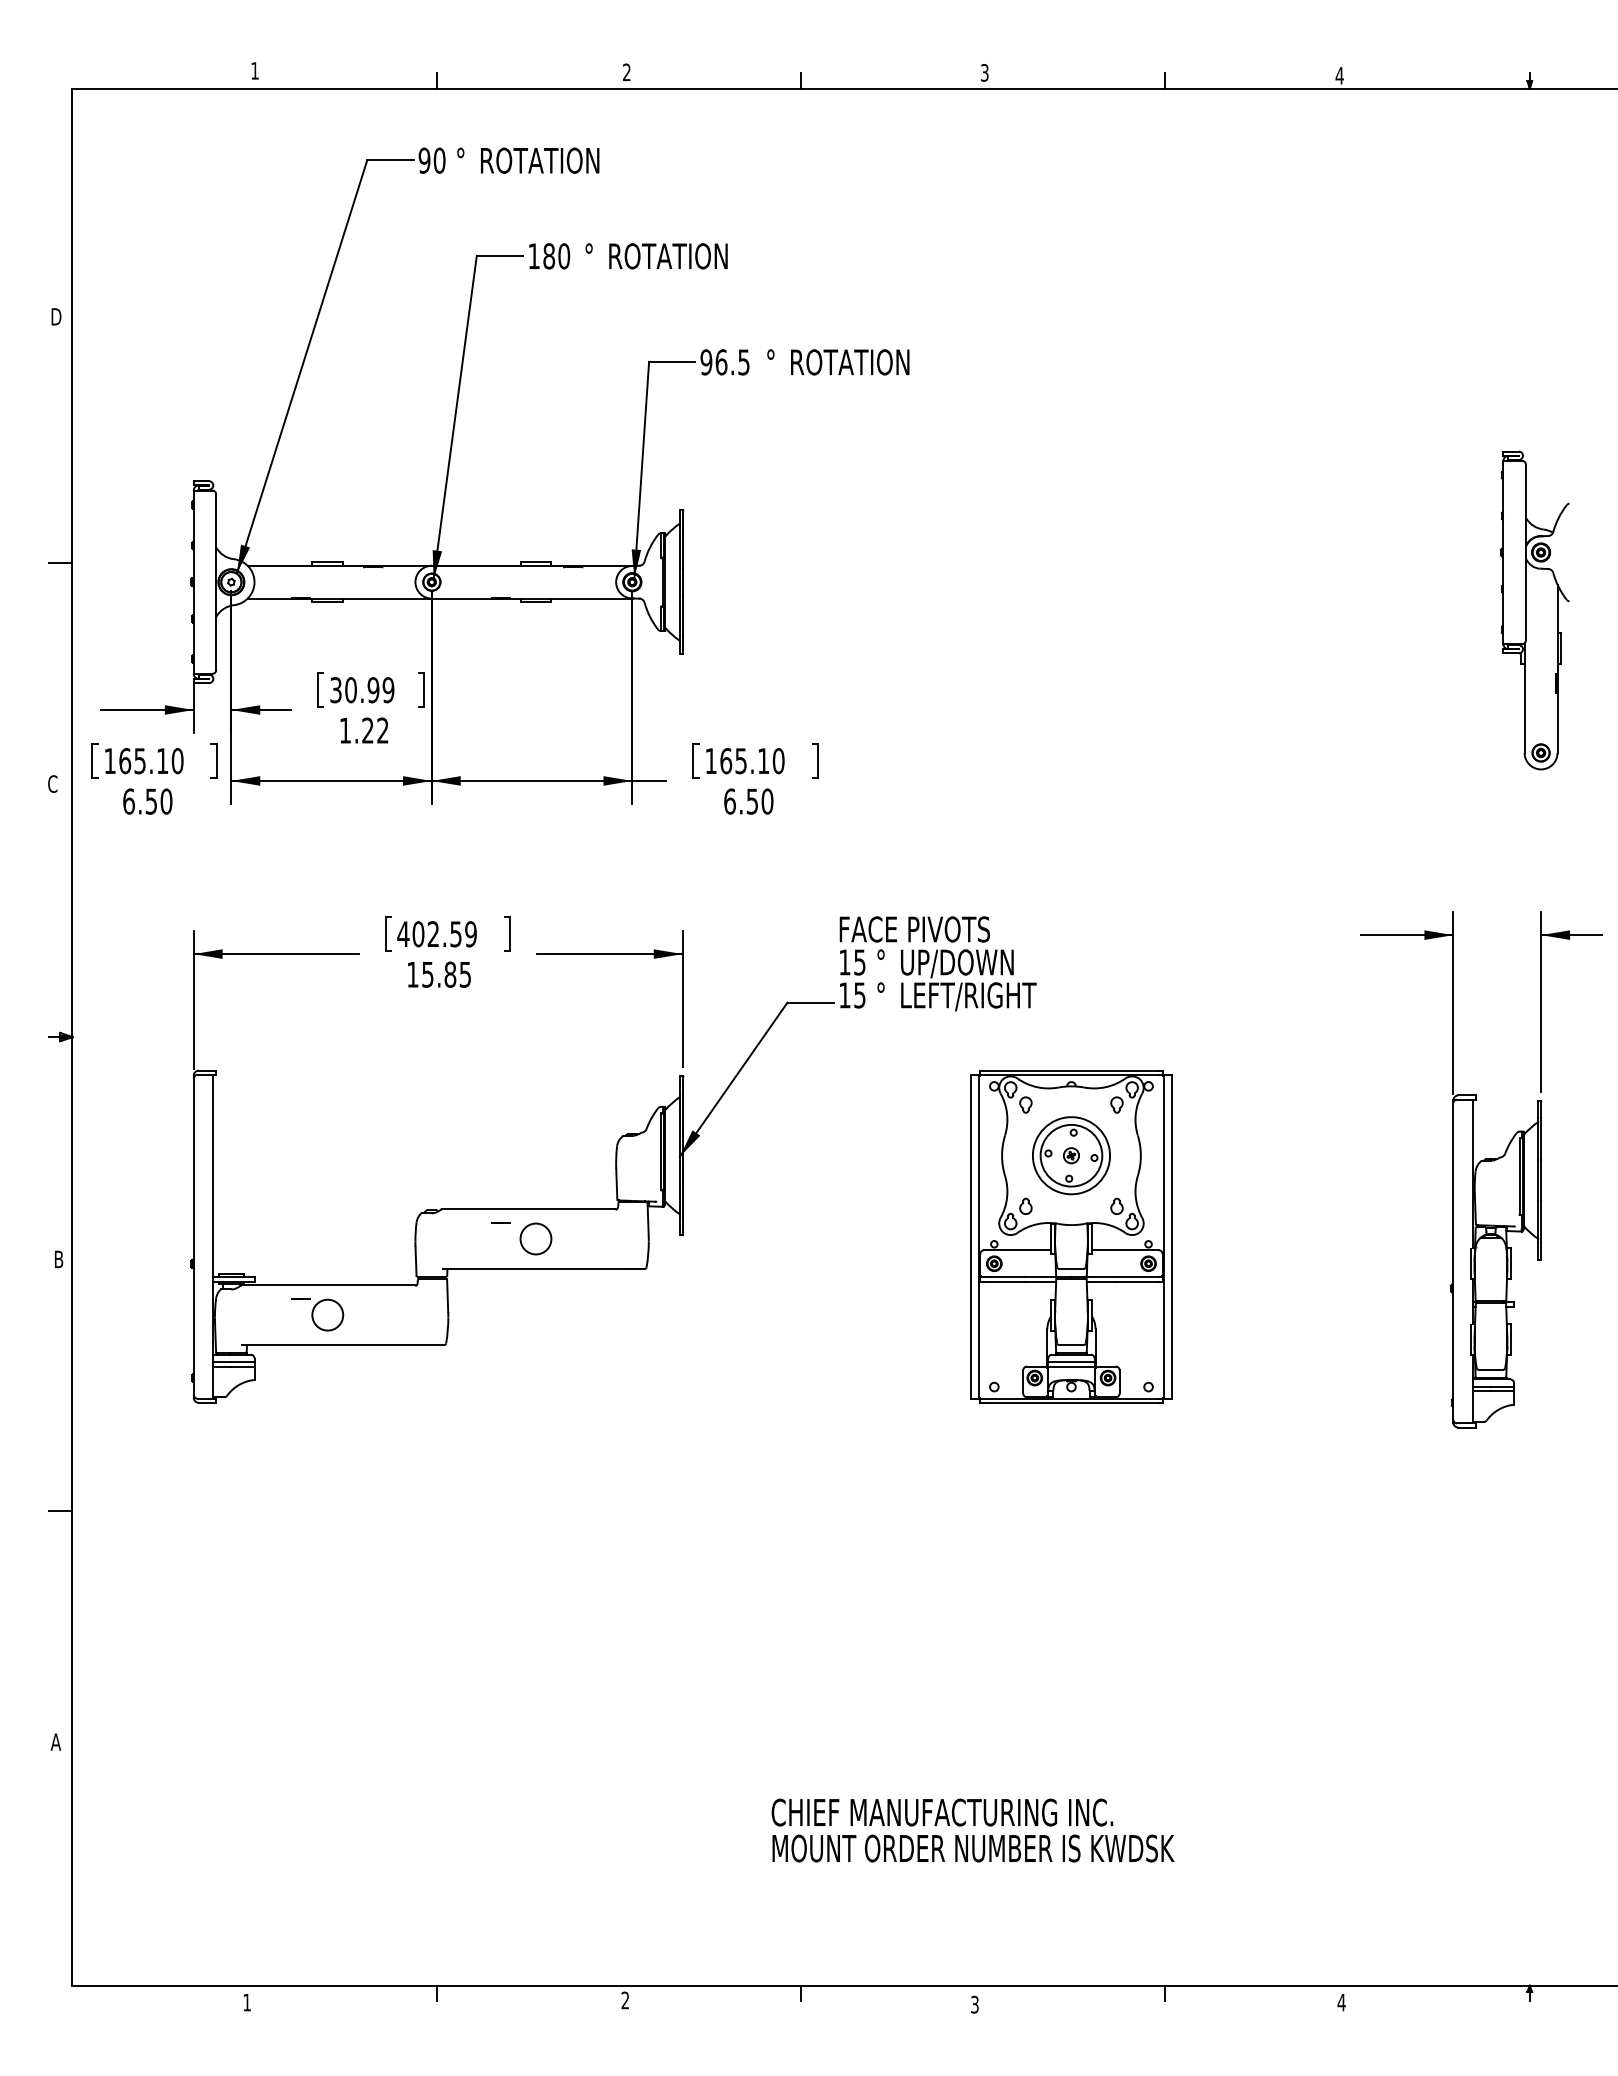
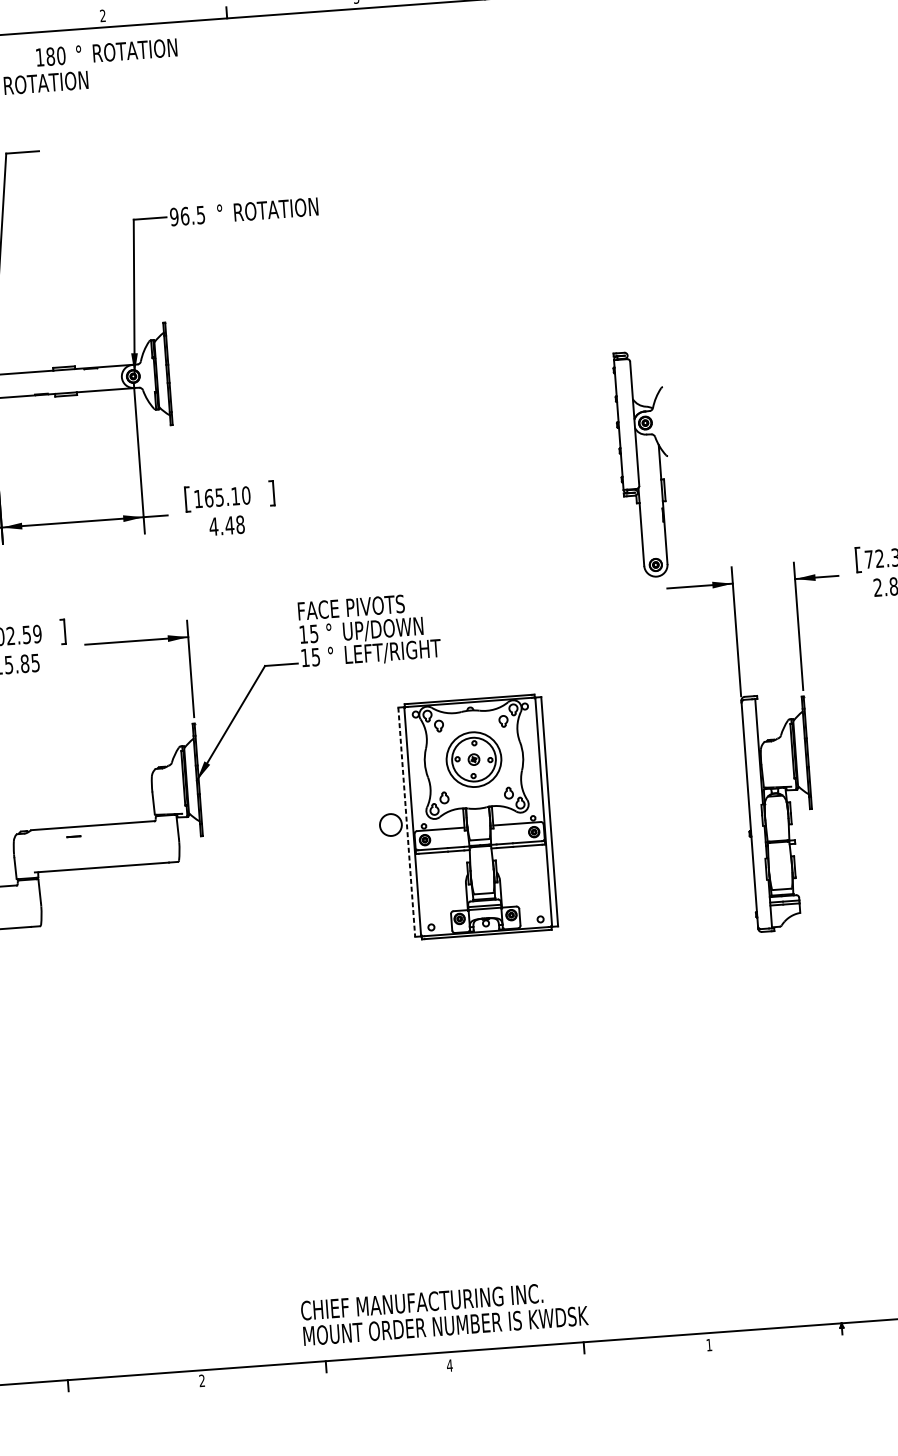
text: (628, 256) -> (106, 52), moved
part: (1534, 610) -> (643, 464), moved
text: (748, 801) -> (226, 525), 6.50 -> 4.48
line: (970, 1236) -> (406, 822), solid -> dashed
circle: (535, 1238) -> (390, 824), moved
text: (972, 1830) -> (444, 1313), moved
text: (1341, 2002) -> (709, 1345), 4 -> 1
text: (974, 2004) -> (449, 1365), 3 -> 4

